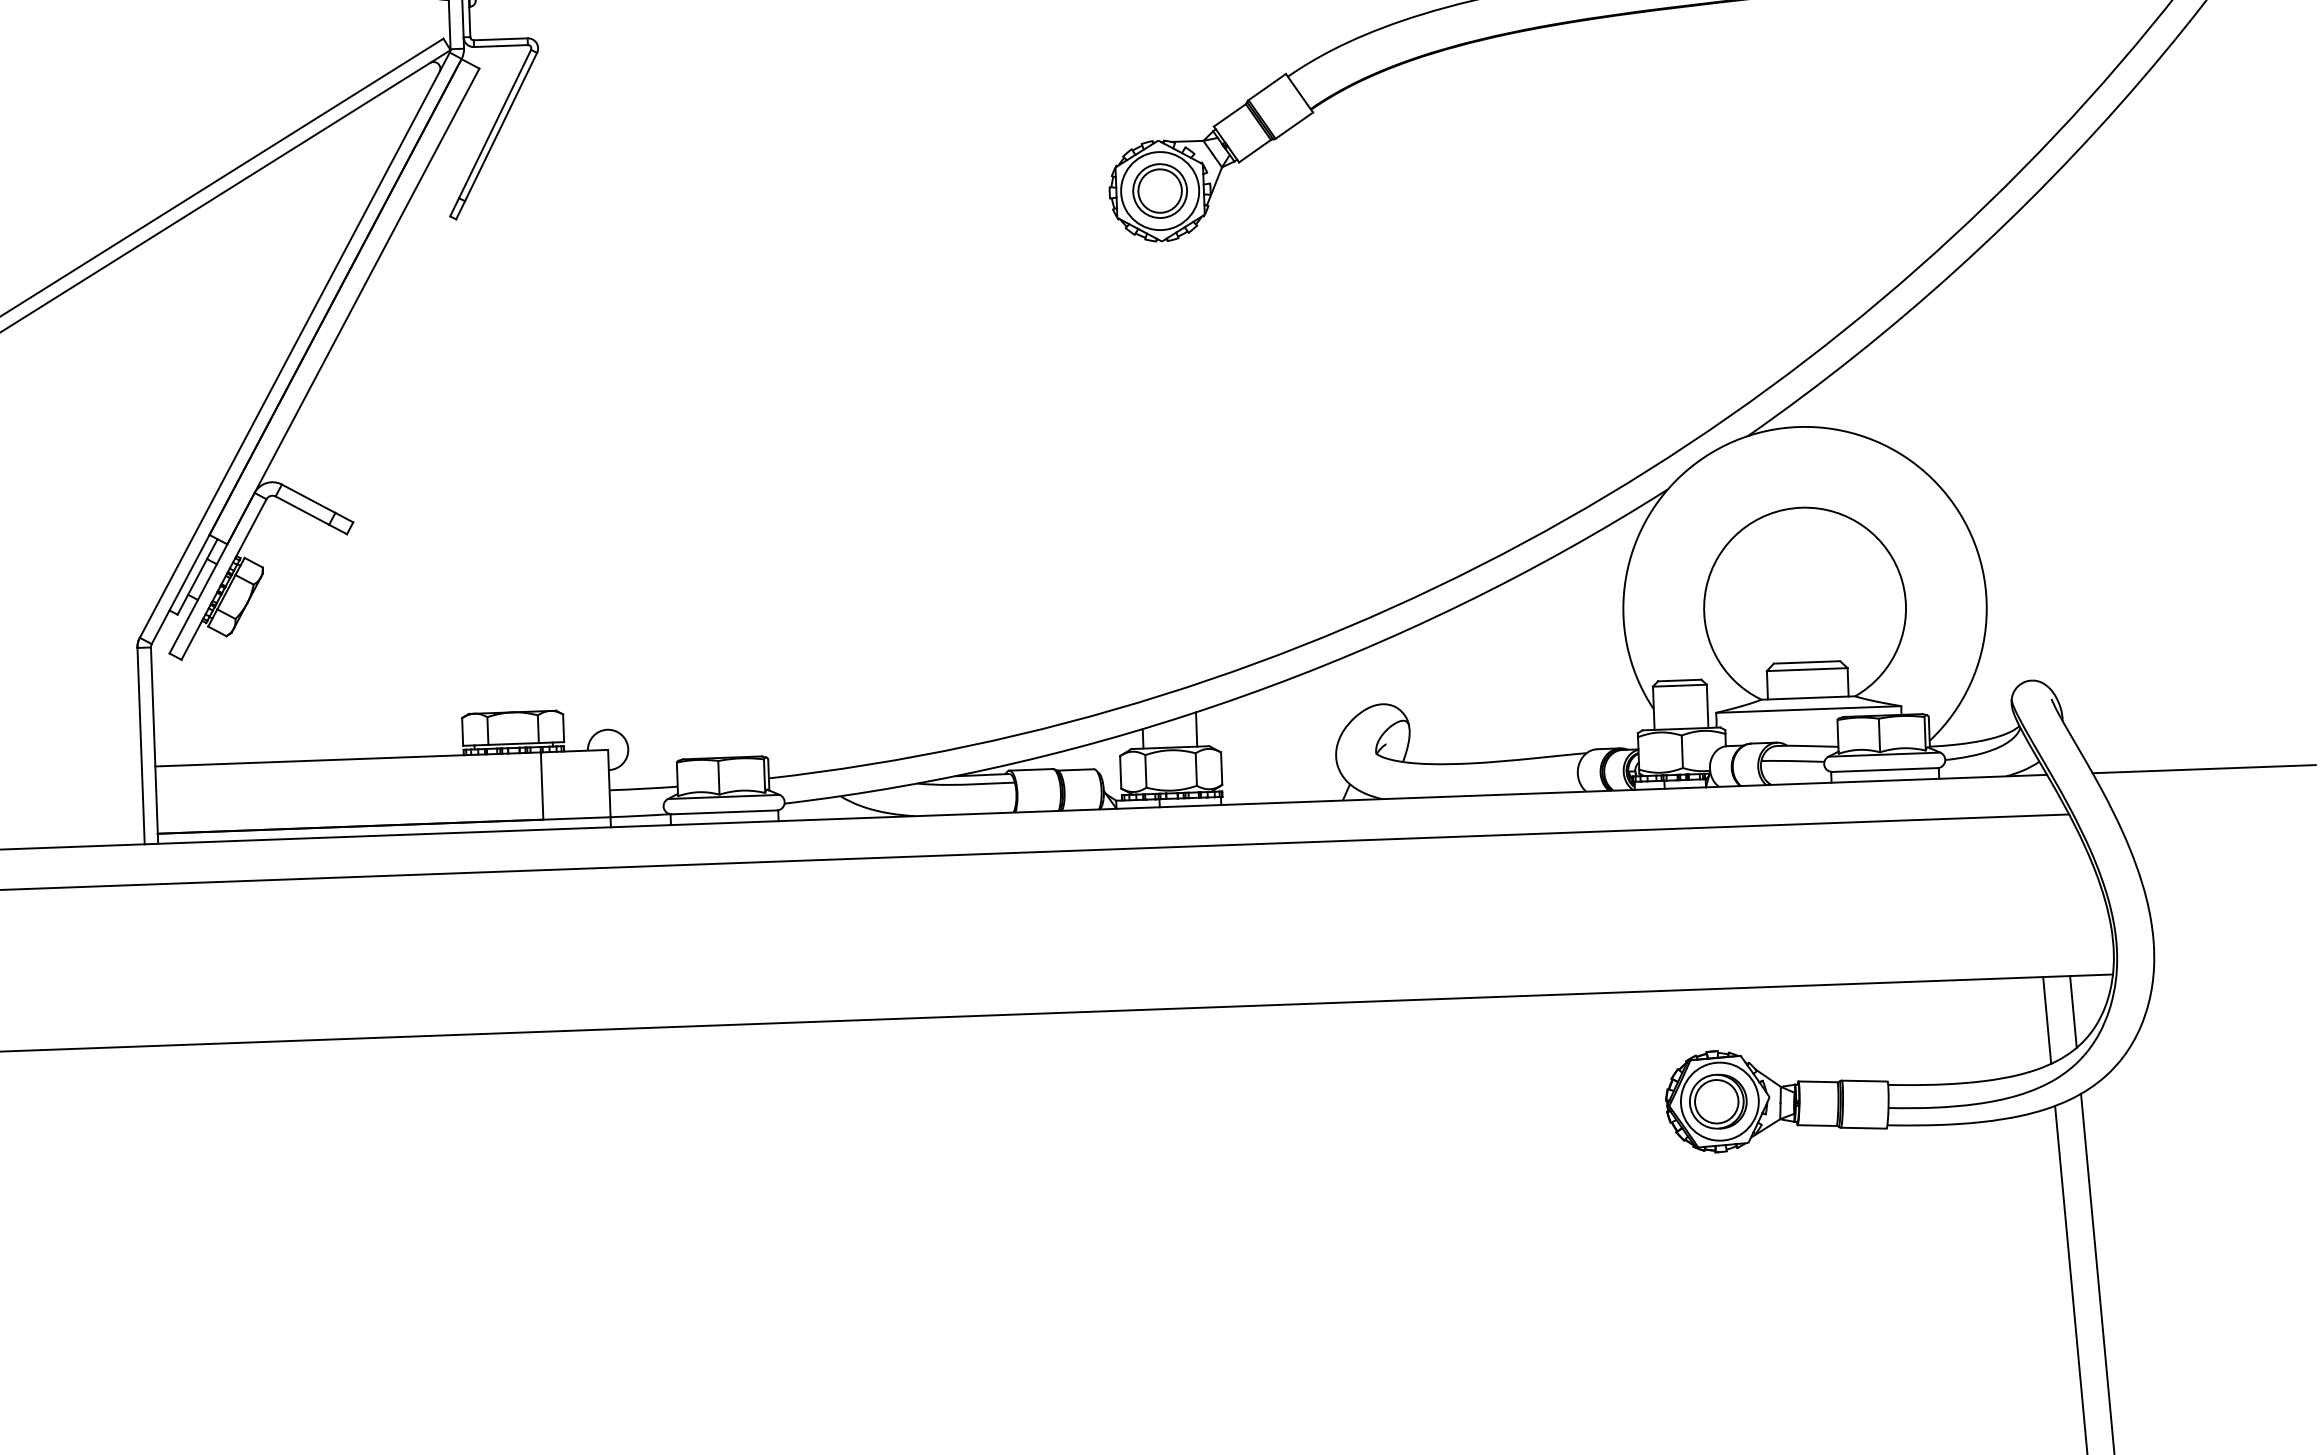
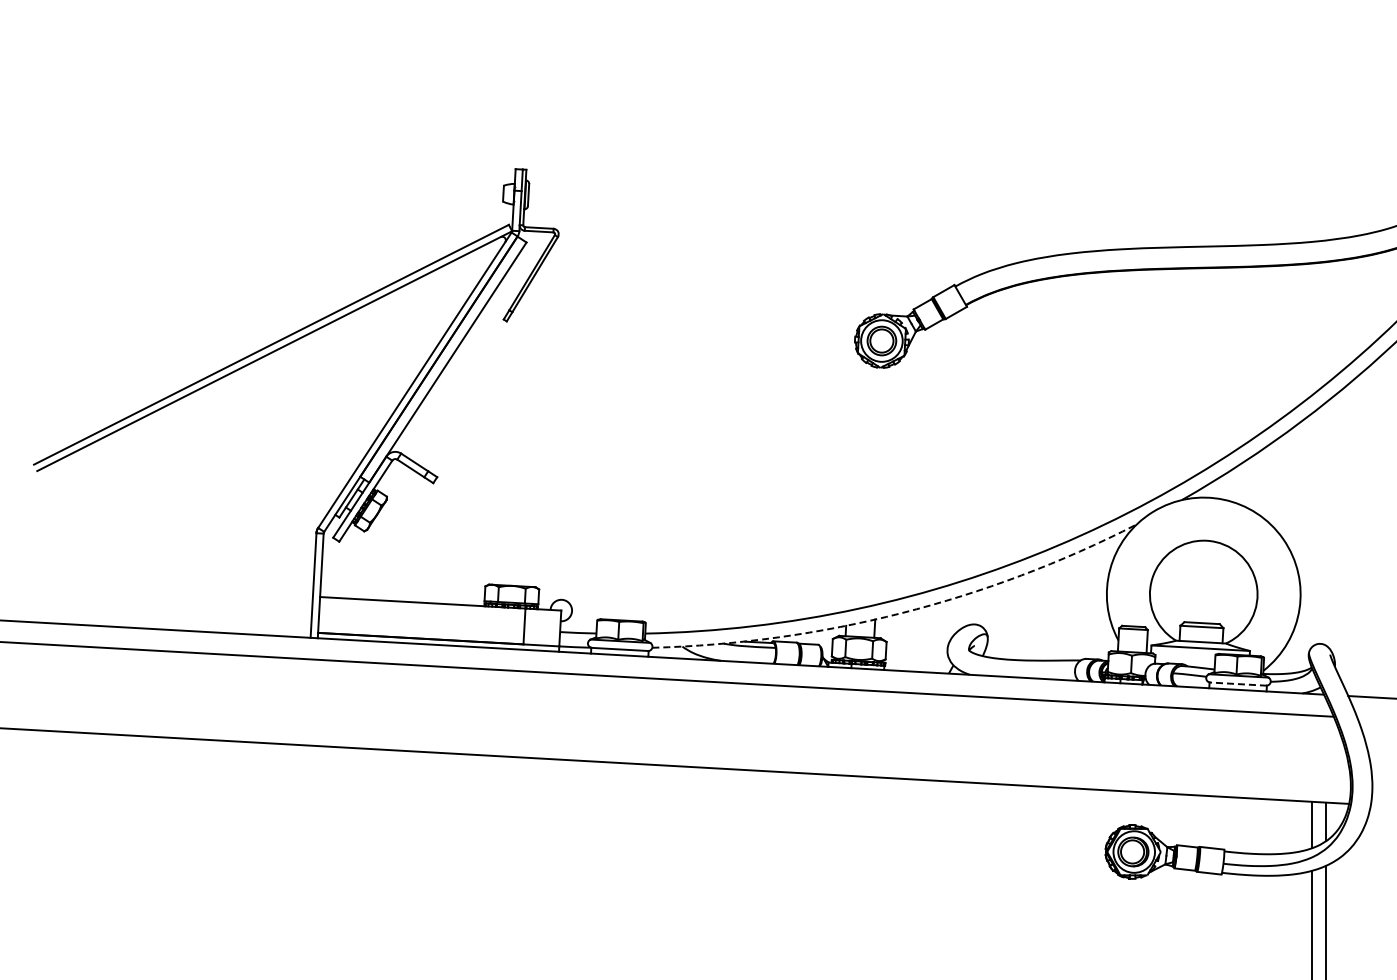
arc: (1243, 696) -> (901, 613), solid -> dashed
line: (1885, 770) -> (1238, 684), solid -> dashed

